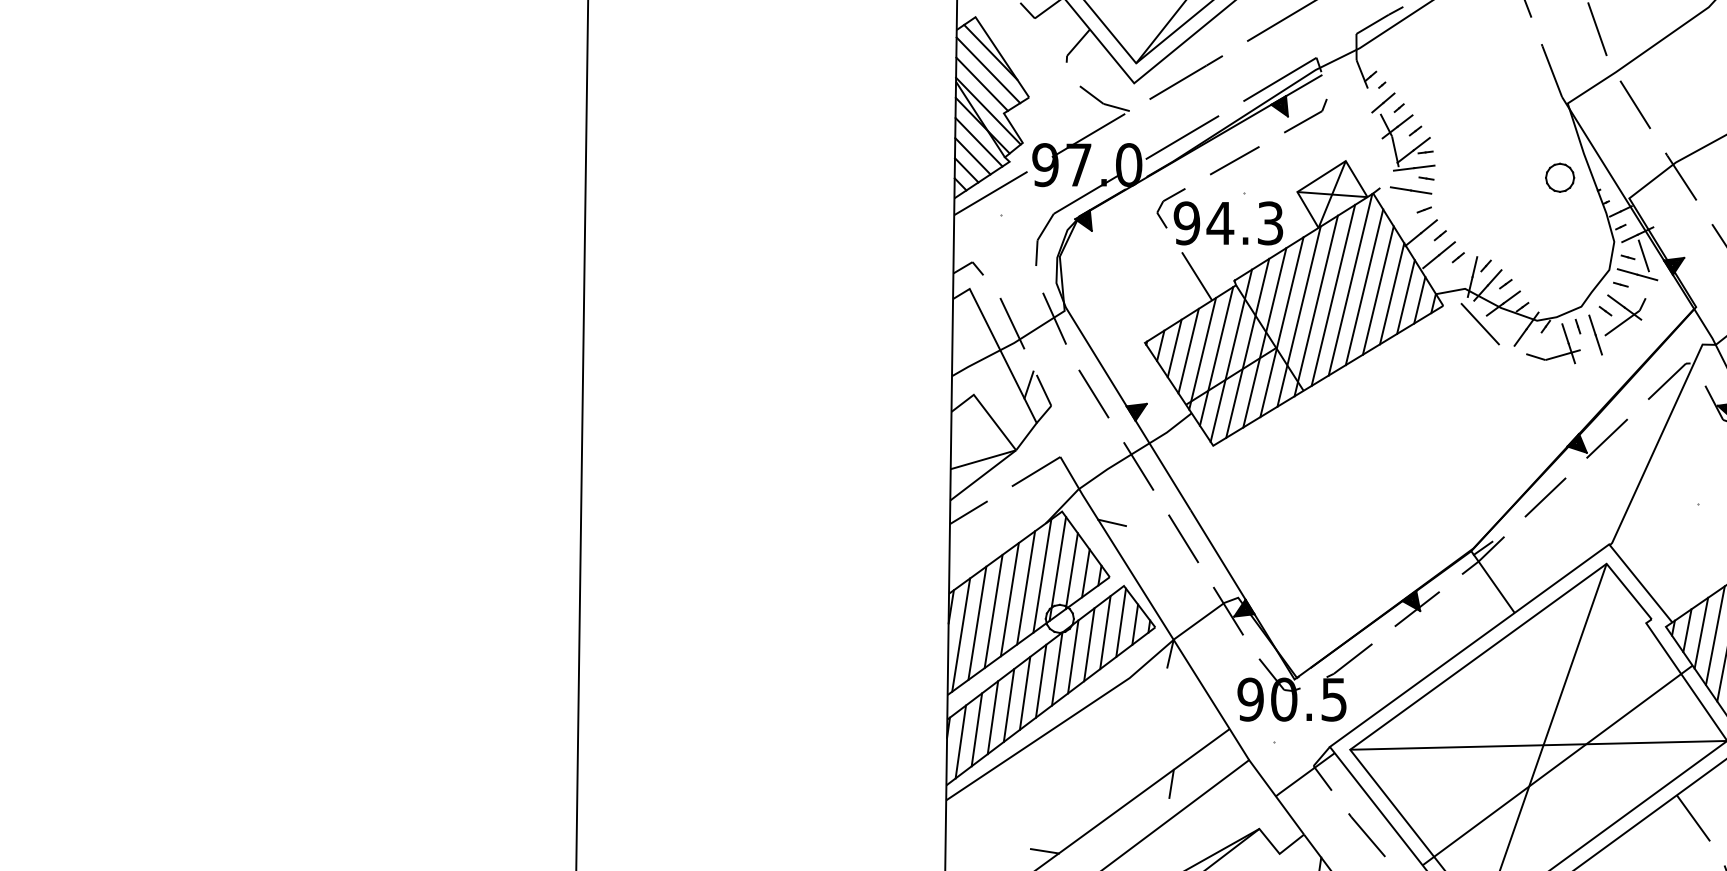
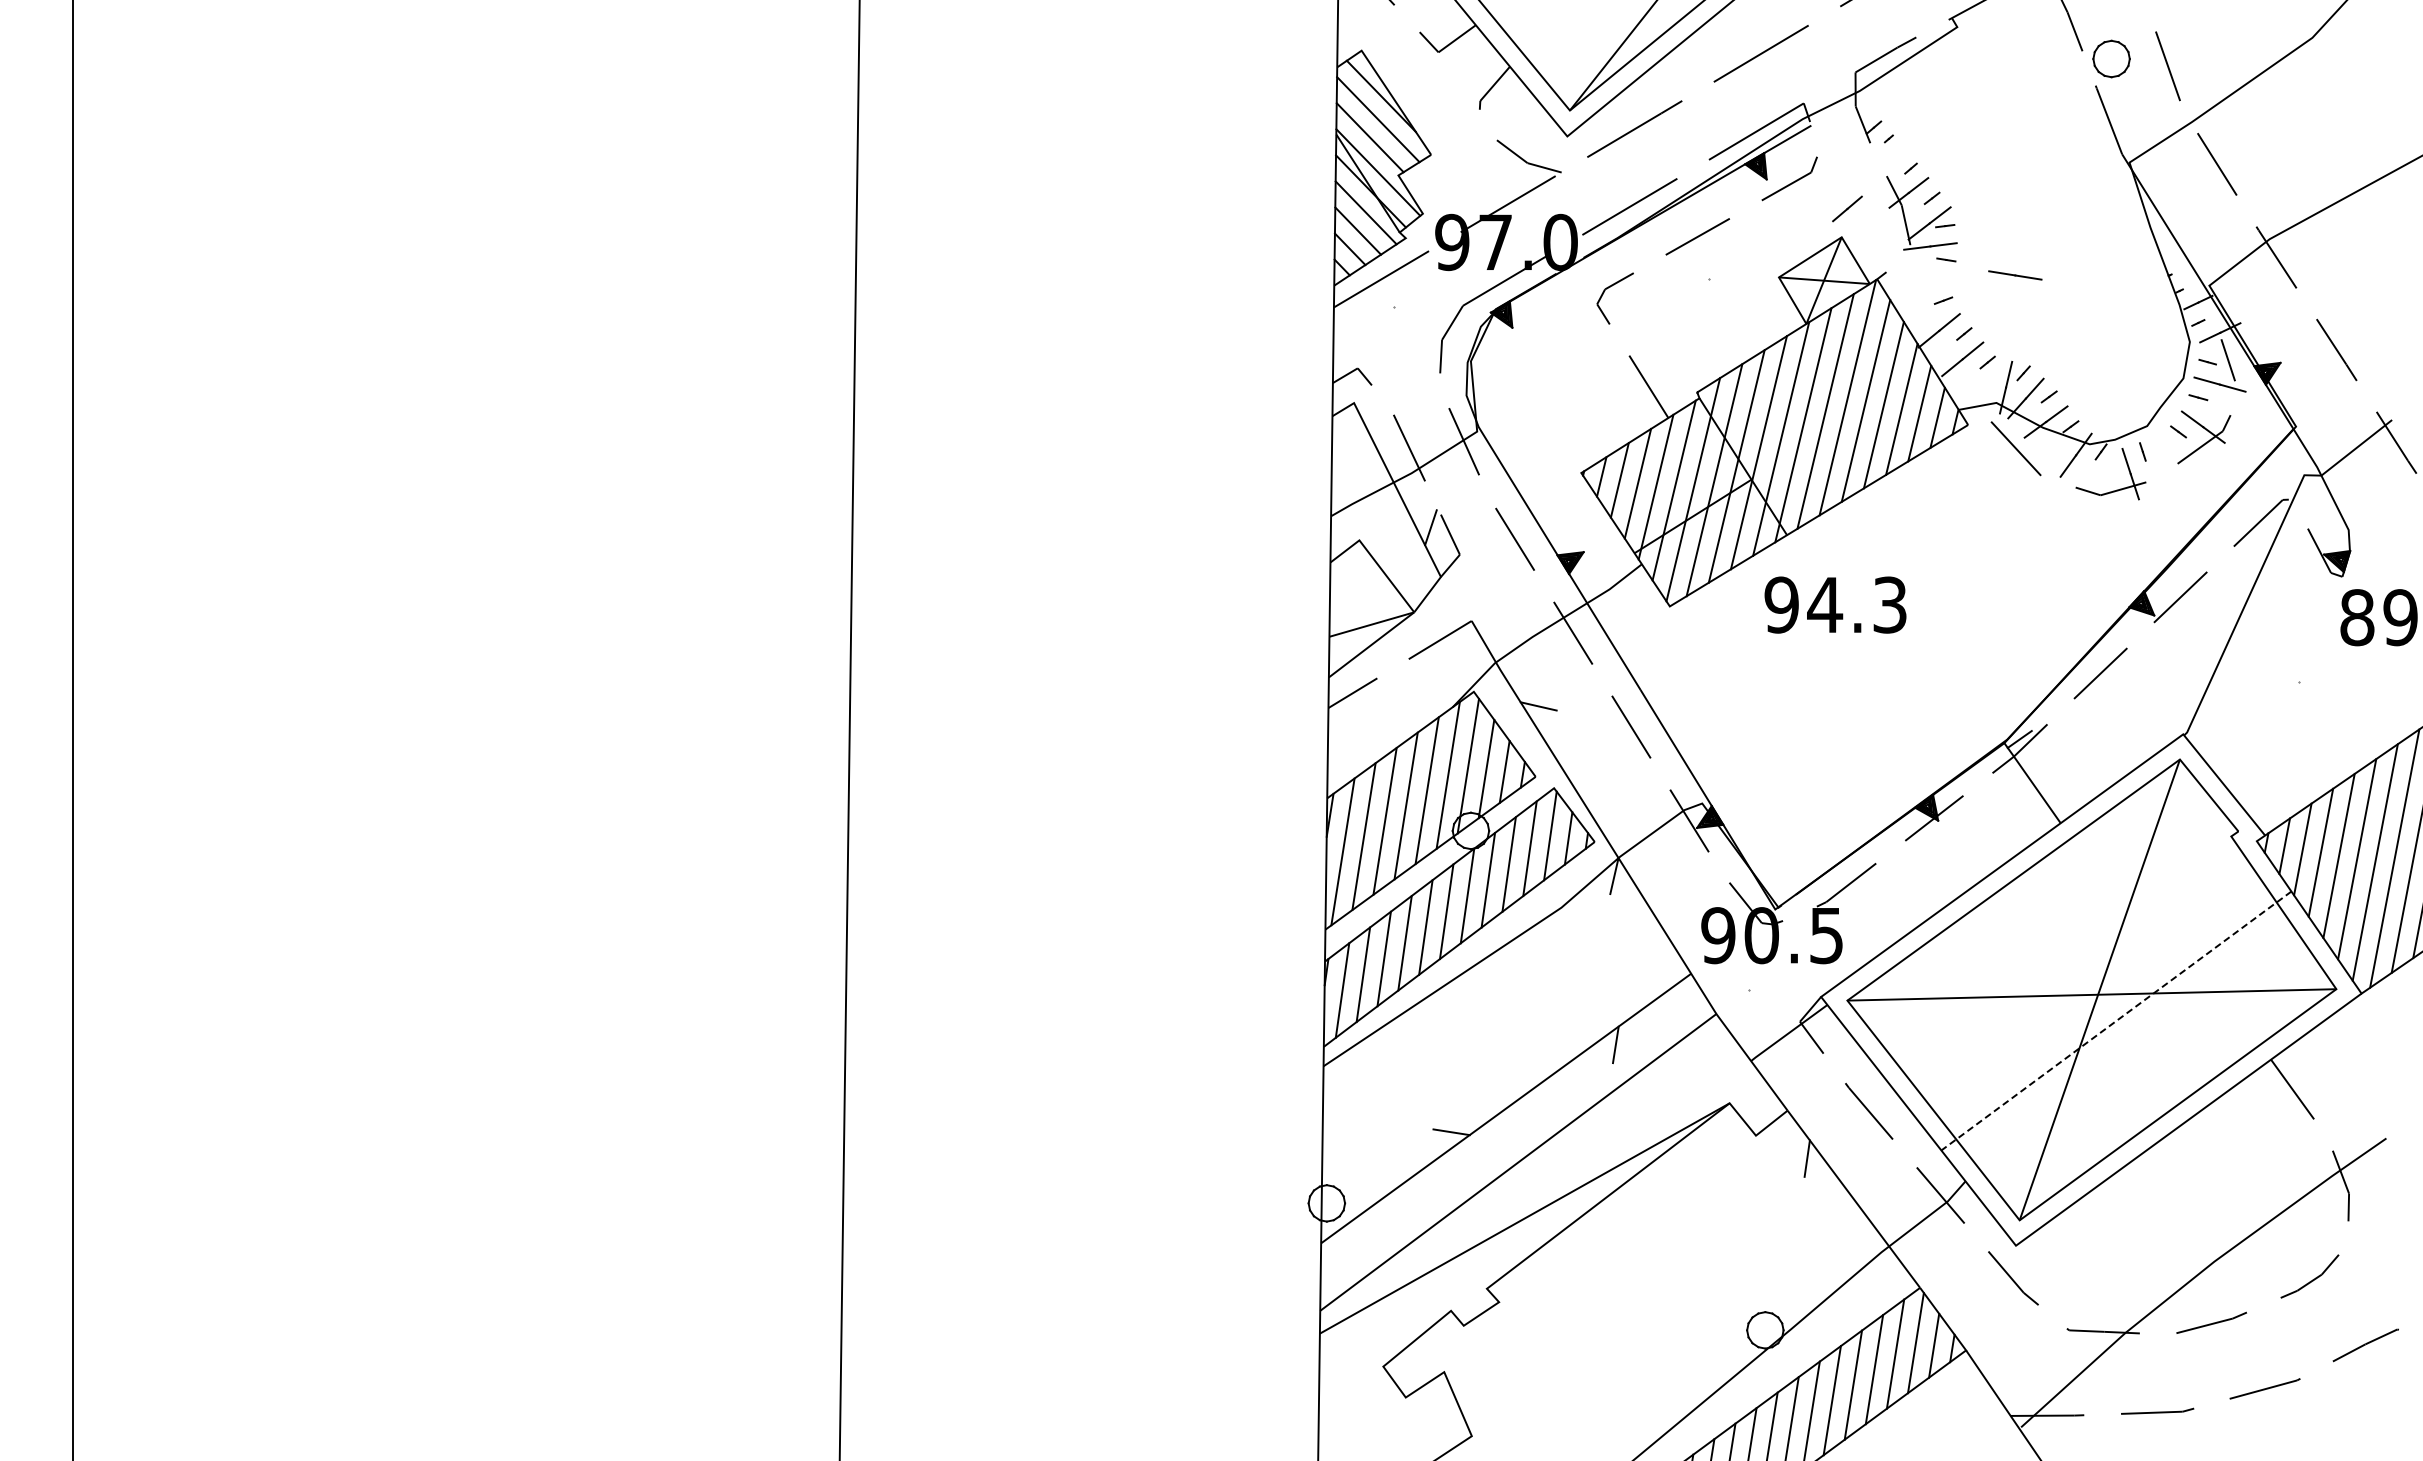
line: (1383, 102) -> (1847, 208), moved
part: (1560, 177) -> (2111, 58), moved
line: (1411, 190) -> (2015, 275), moved
text: (1228, 222) -> (1835, 604), moved
line: (1595, 334) -> (2165, 462), removed
line: (1557, 765) -> (2116, 1020), solid -> dashed

